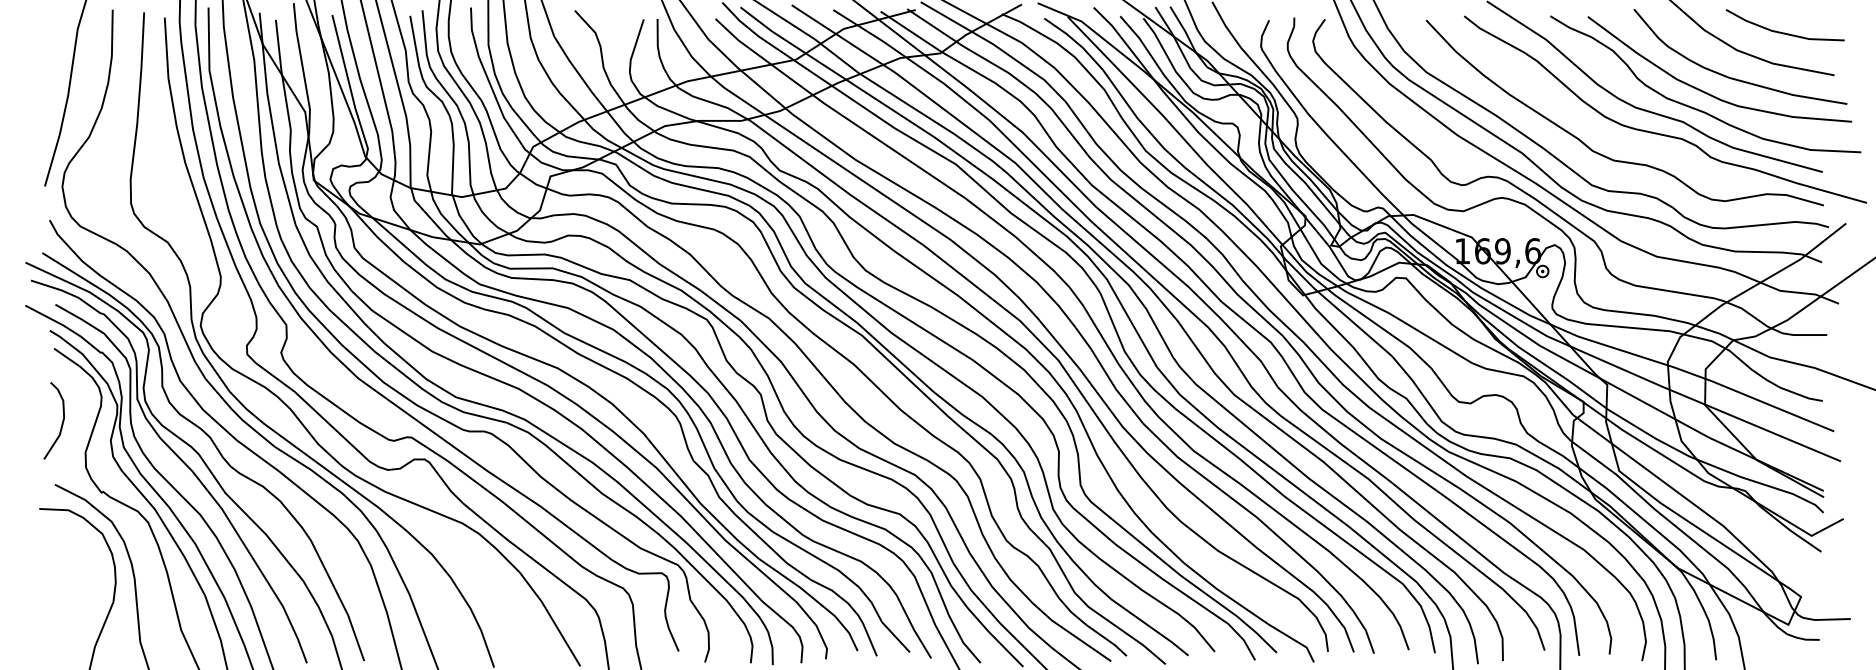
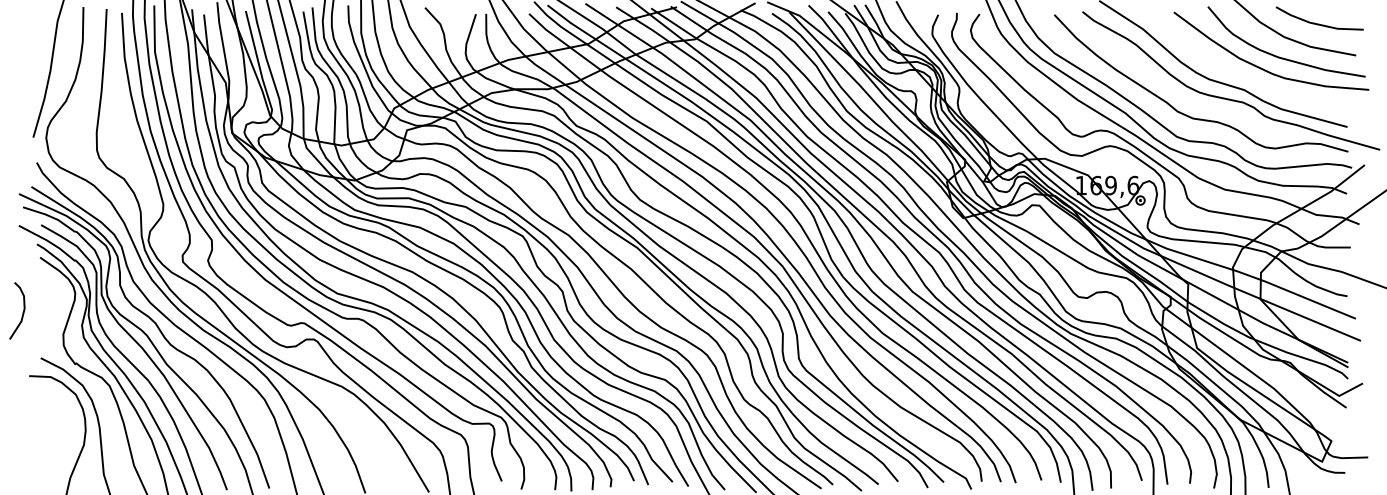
curve: (1697, 108) -> (1254, 80), removed
curve: (61, 423) -> (22, 312), moved

